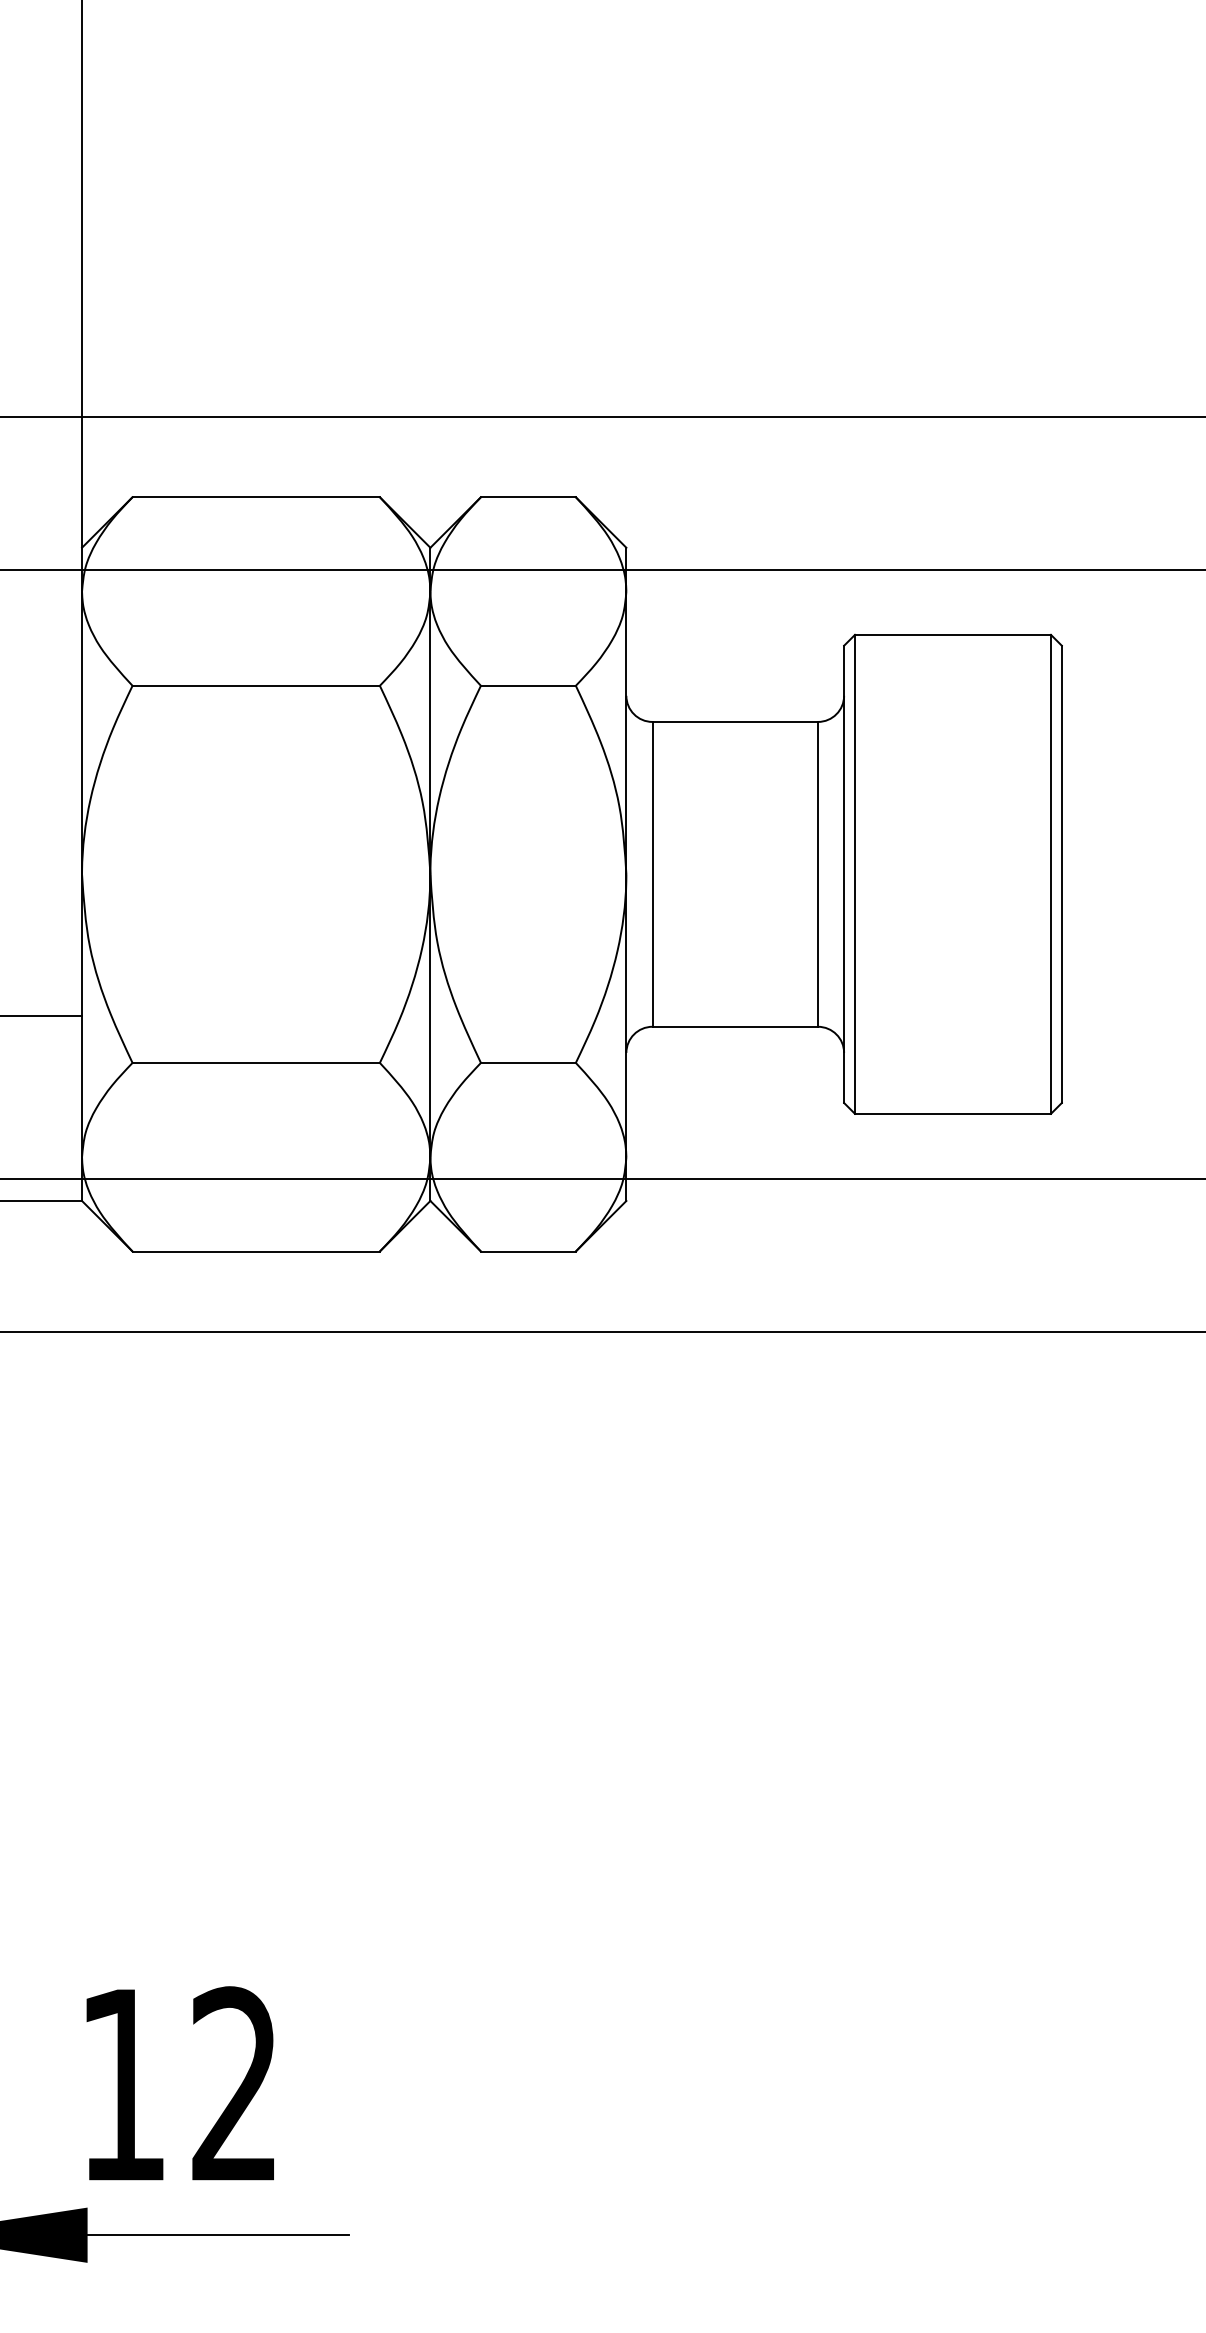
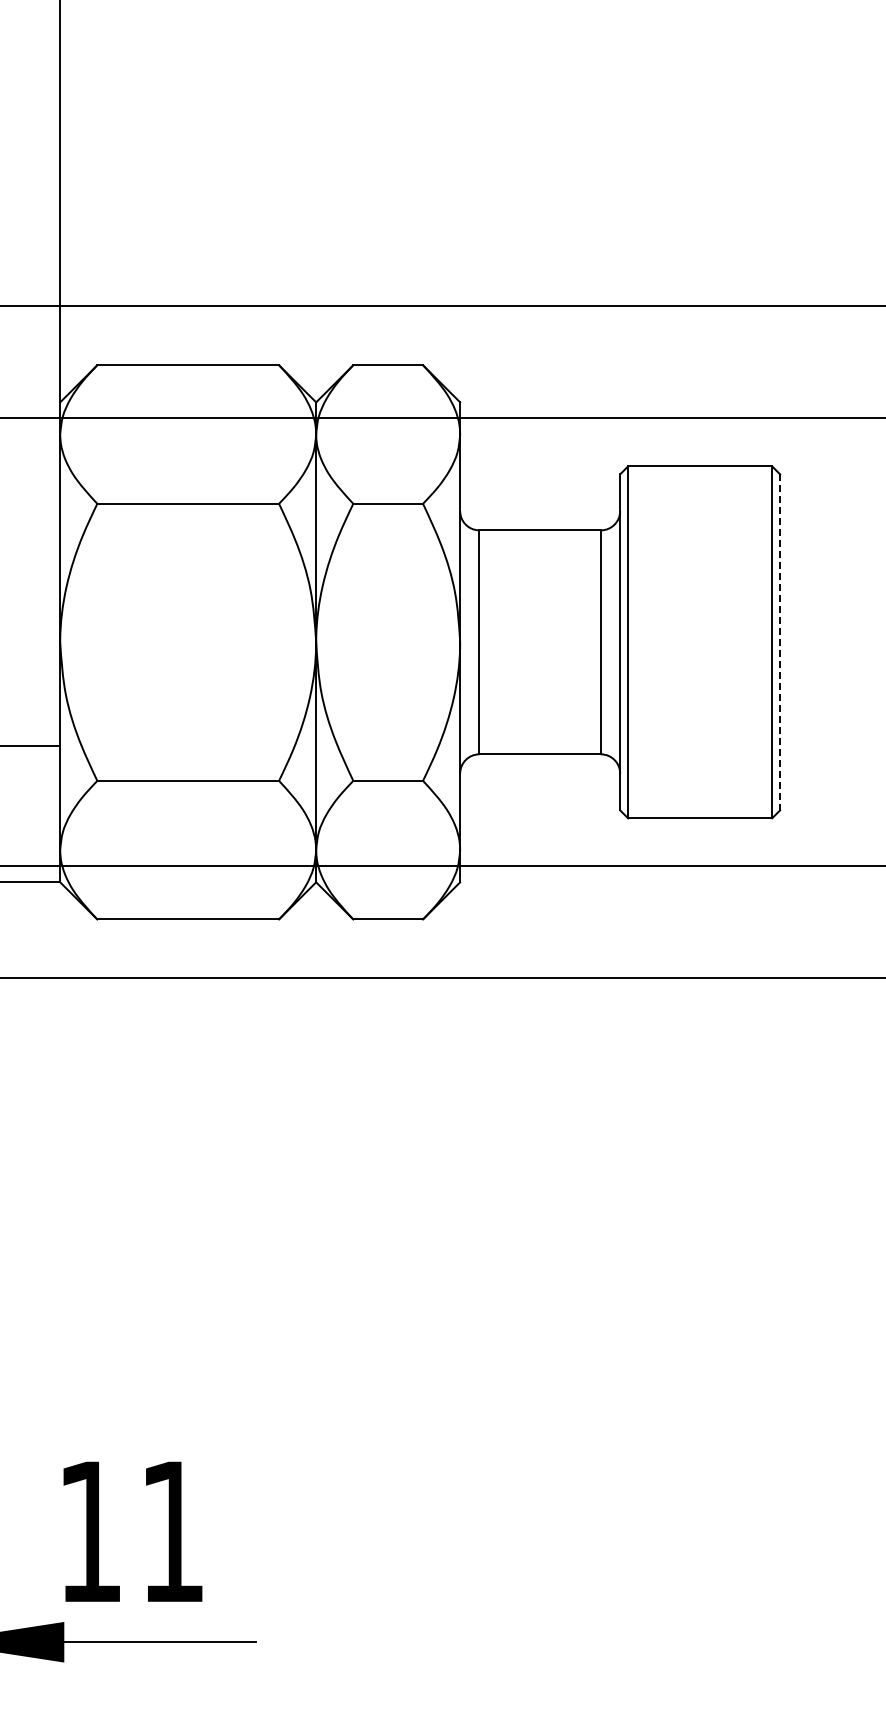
line: (1062, 874) -> (780, 642), solid -> dashed
text: (233, 2083) -> (171, 1530), 12 -> 11

